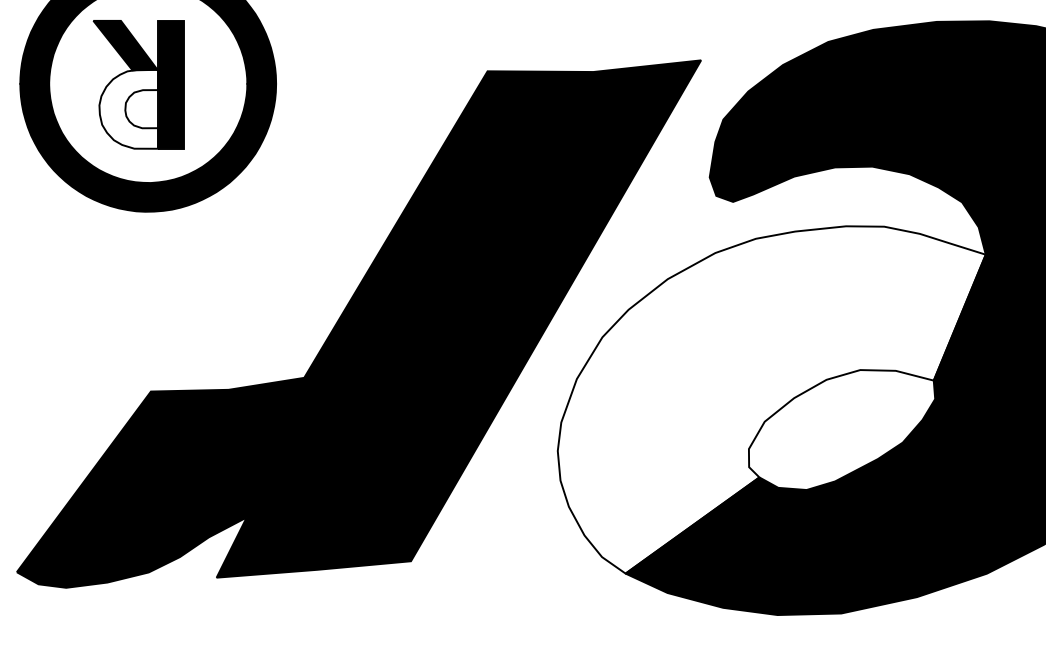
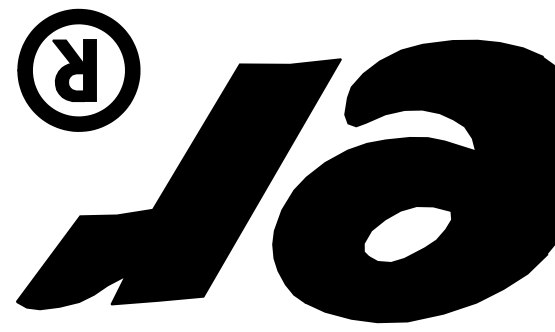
fill: (128, 109) -> (69, 82), added
fill: (771, 398) -> (374, 219), added

